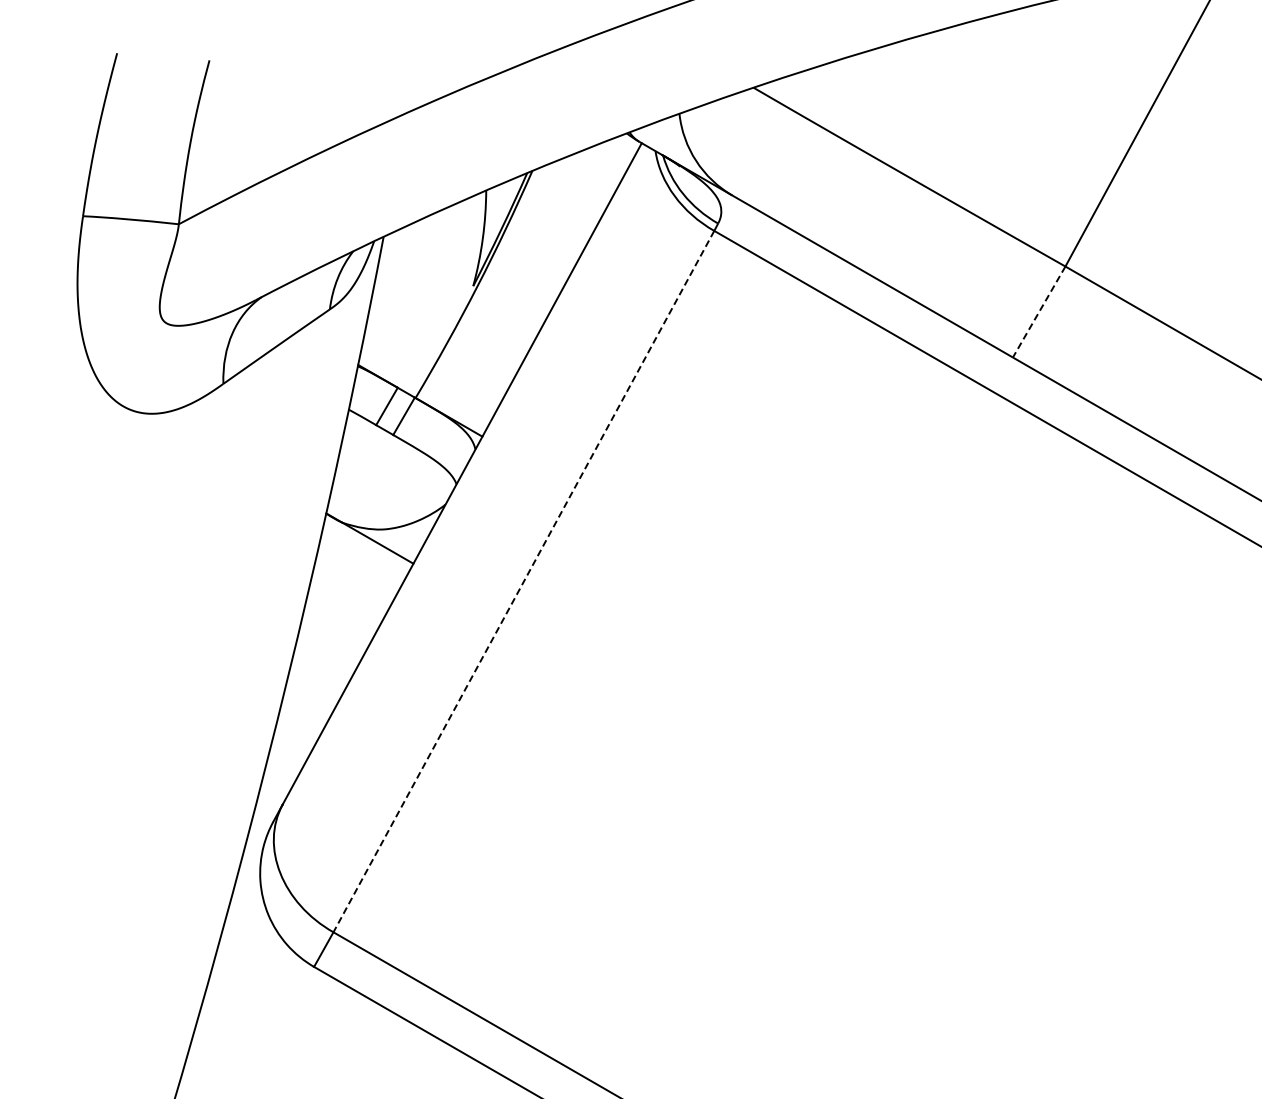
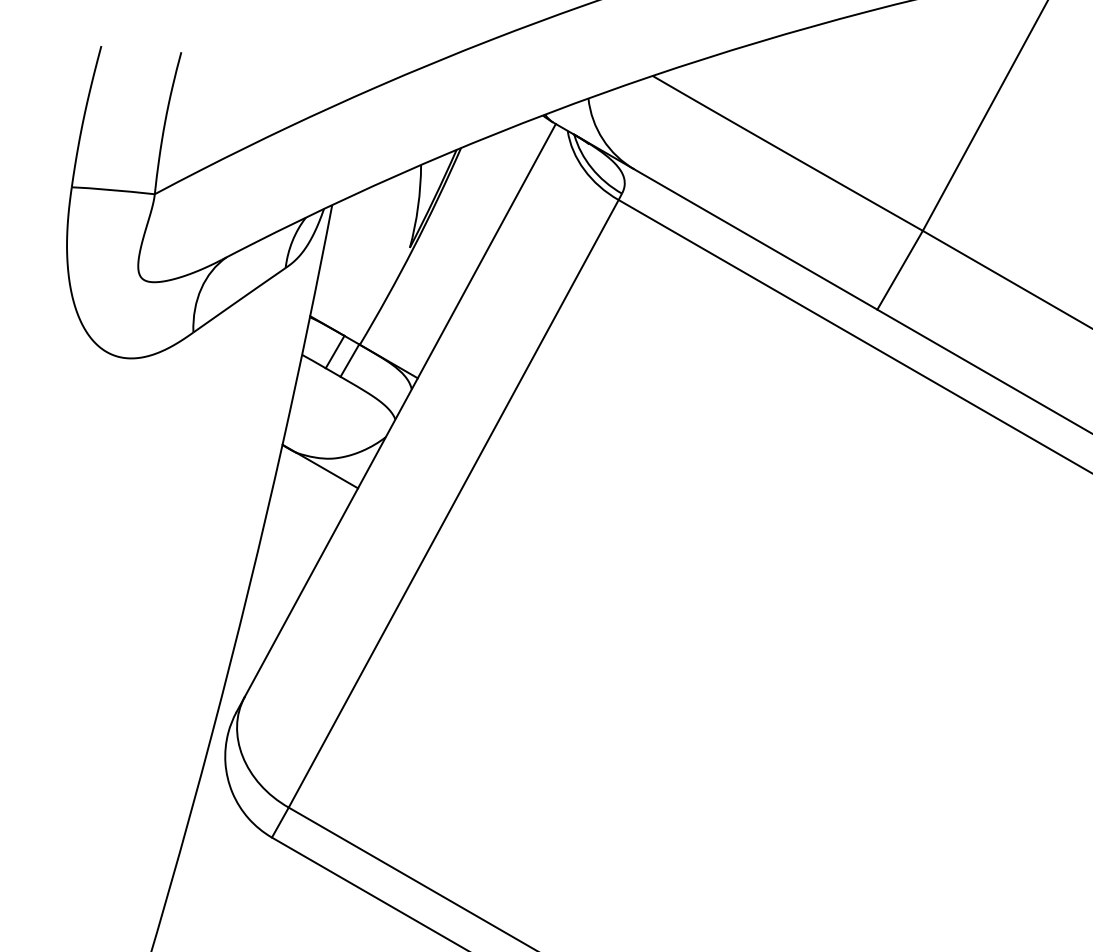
line: (1039, 312) -> (900, 270), dashed -> solid
line: (523, 582) -> (453, 504), dashed -> solid

